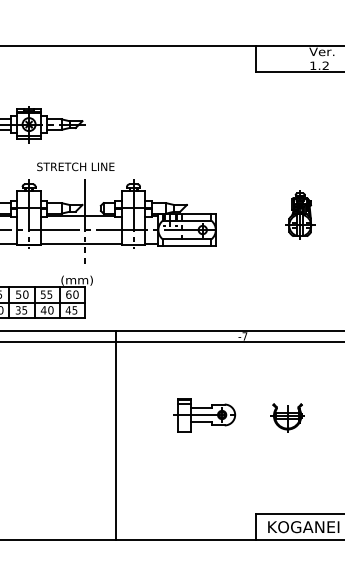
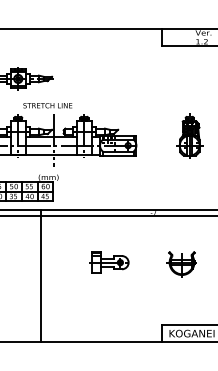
part: (299, 213) -> (189, 135), size x1.43
part: (204, 414) -> (109, 262), moved
part: (287, 417) -> (181, 264), size x1.43
line: (116, 435) -> (40, 275), moved

